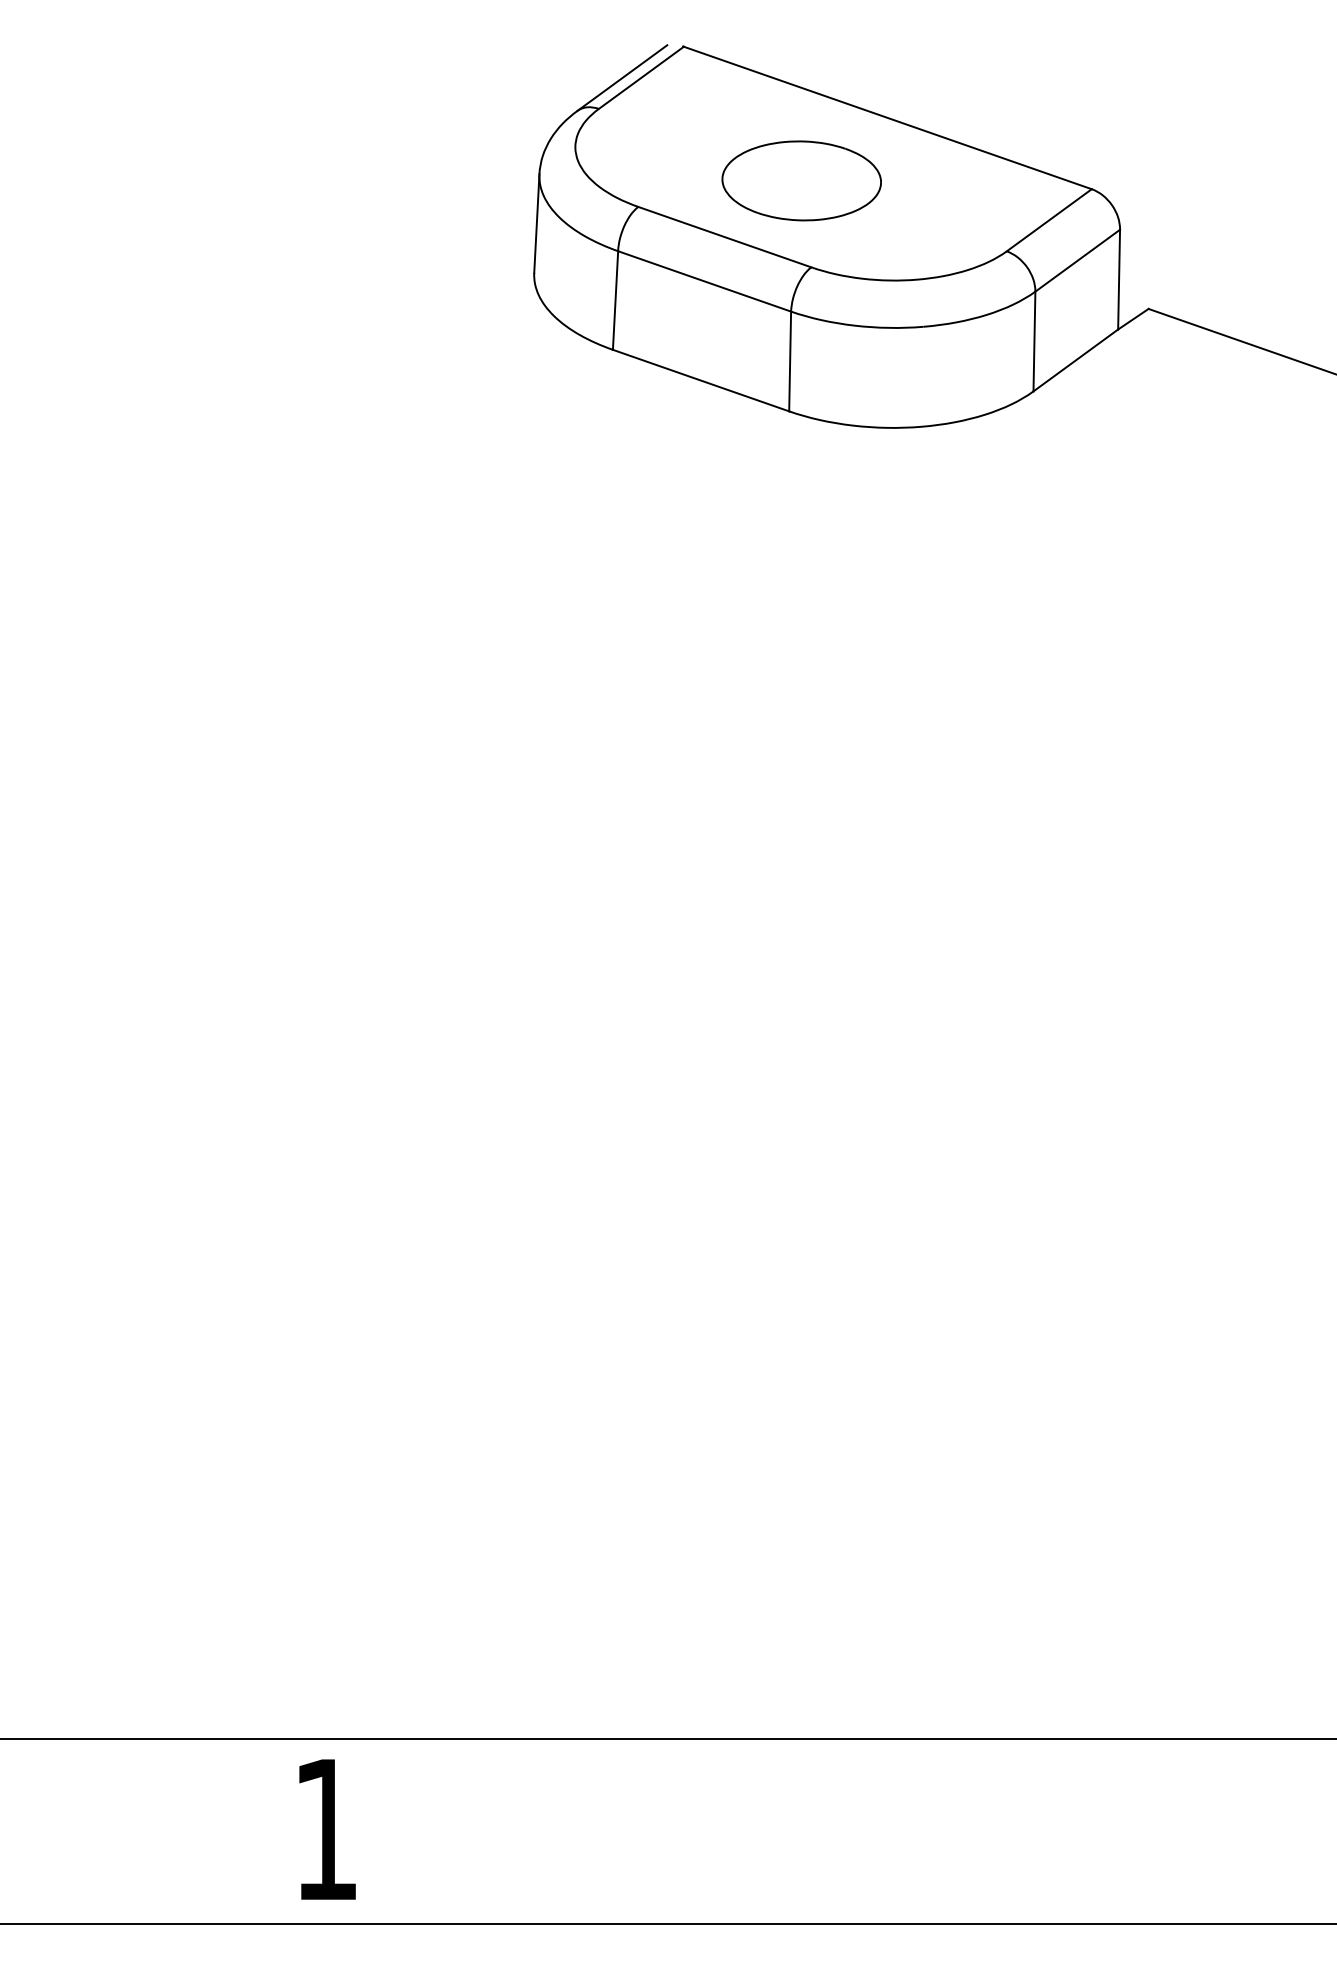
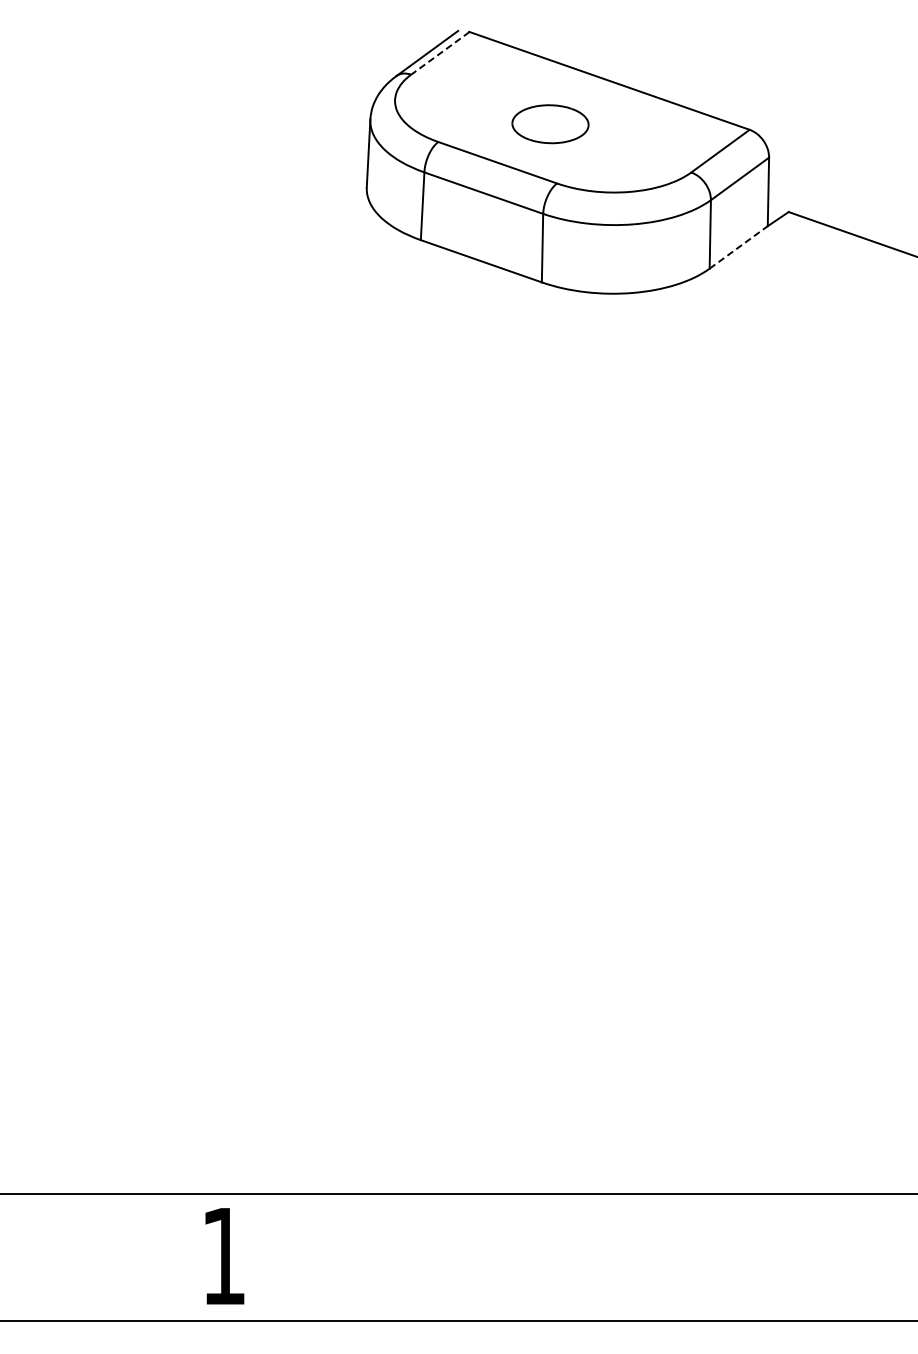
line: (640, 78) -> (439, 53), solid -> dashed
part: (801, 181) -> (550, 124), size x0.7
line: (1076, 360) -> (739, 247), solid -> dashed

